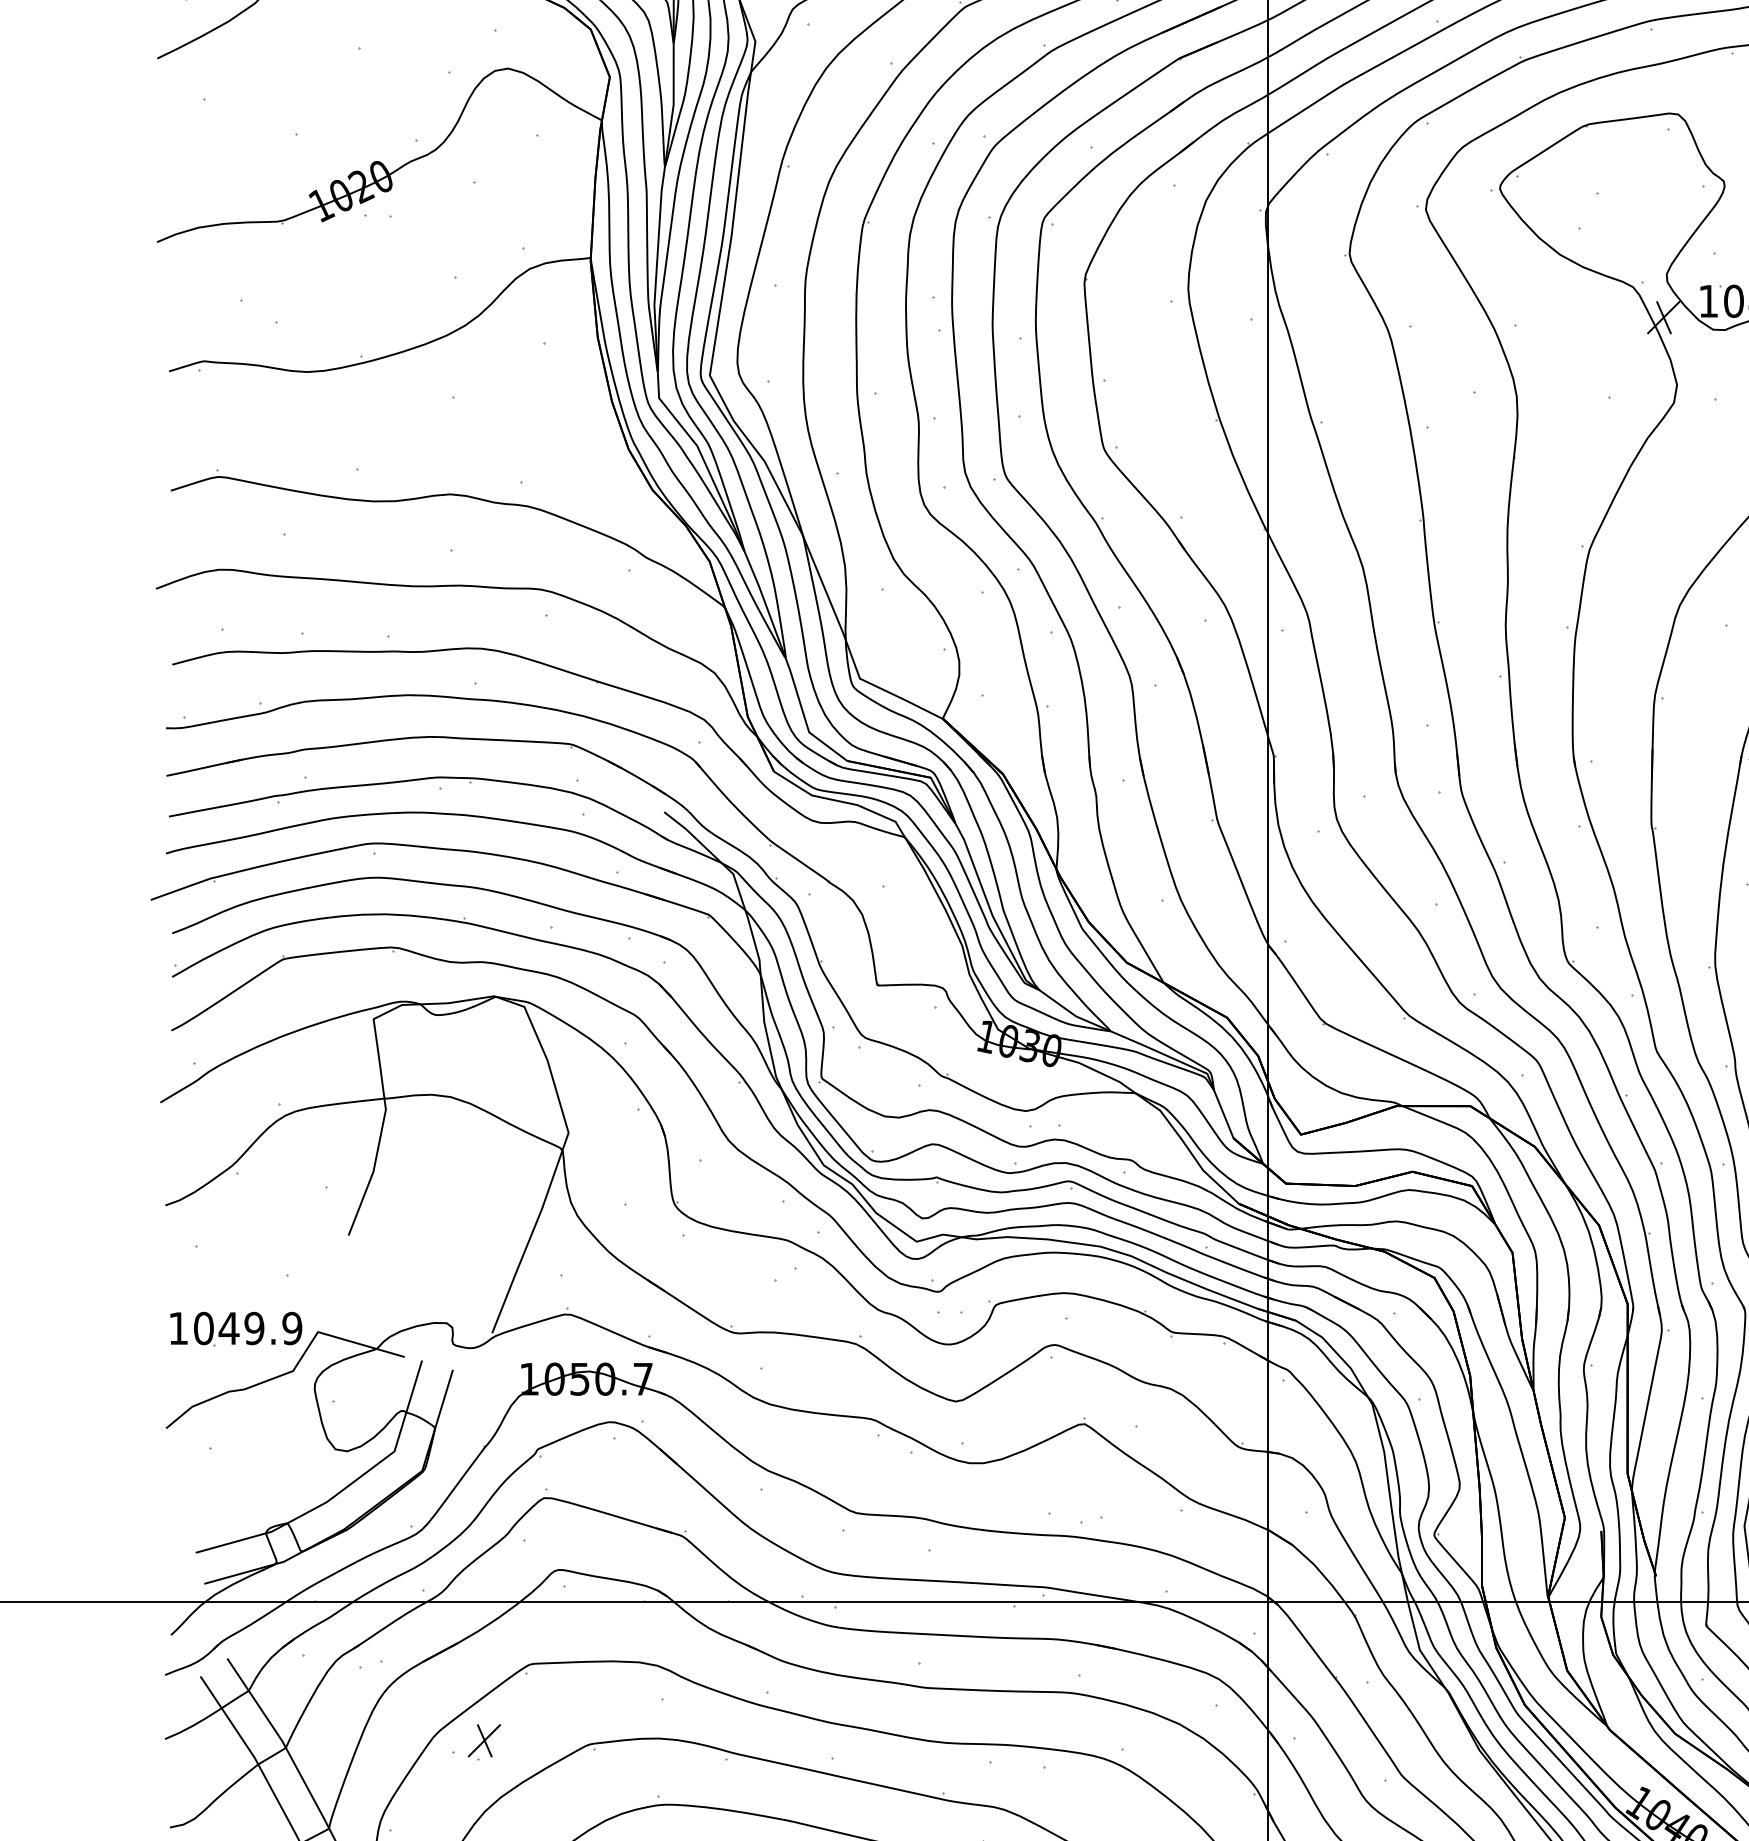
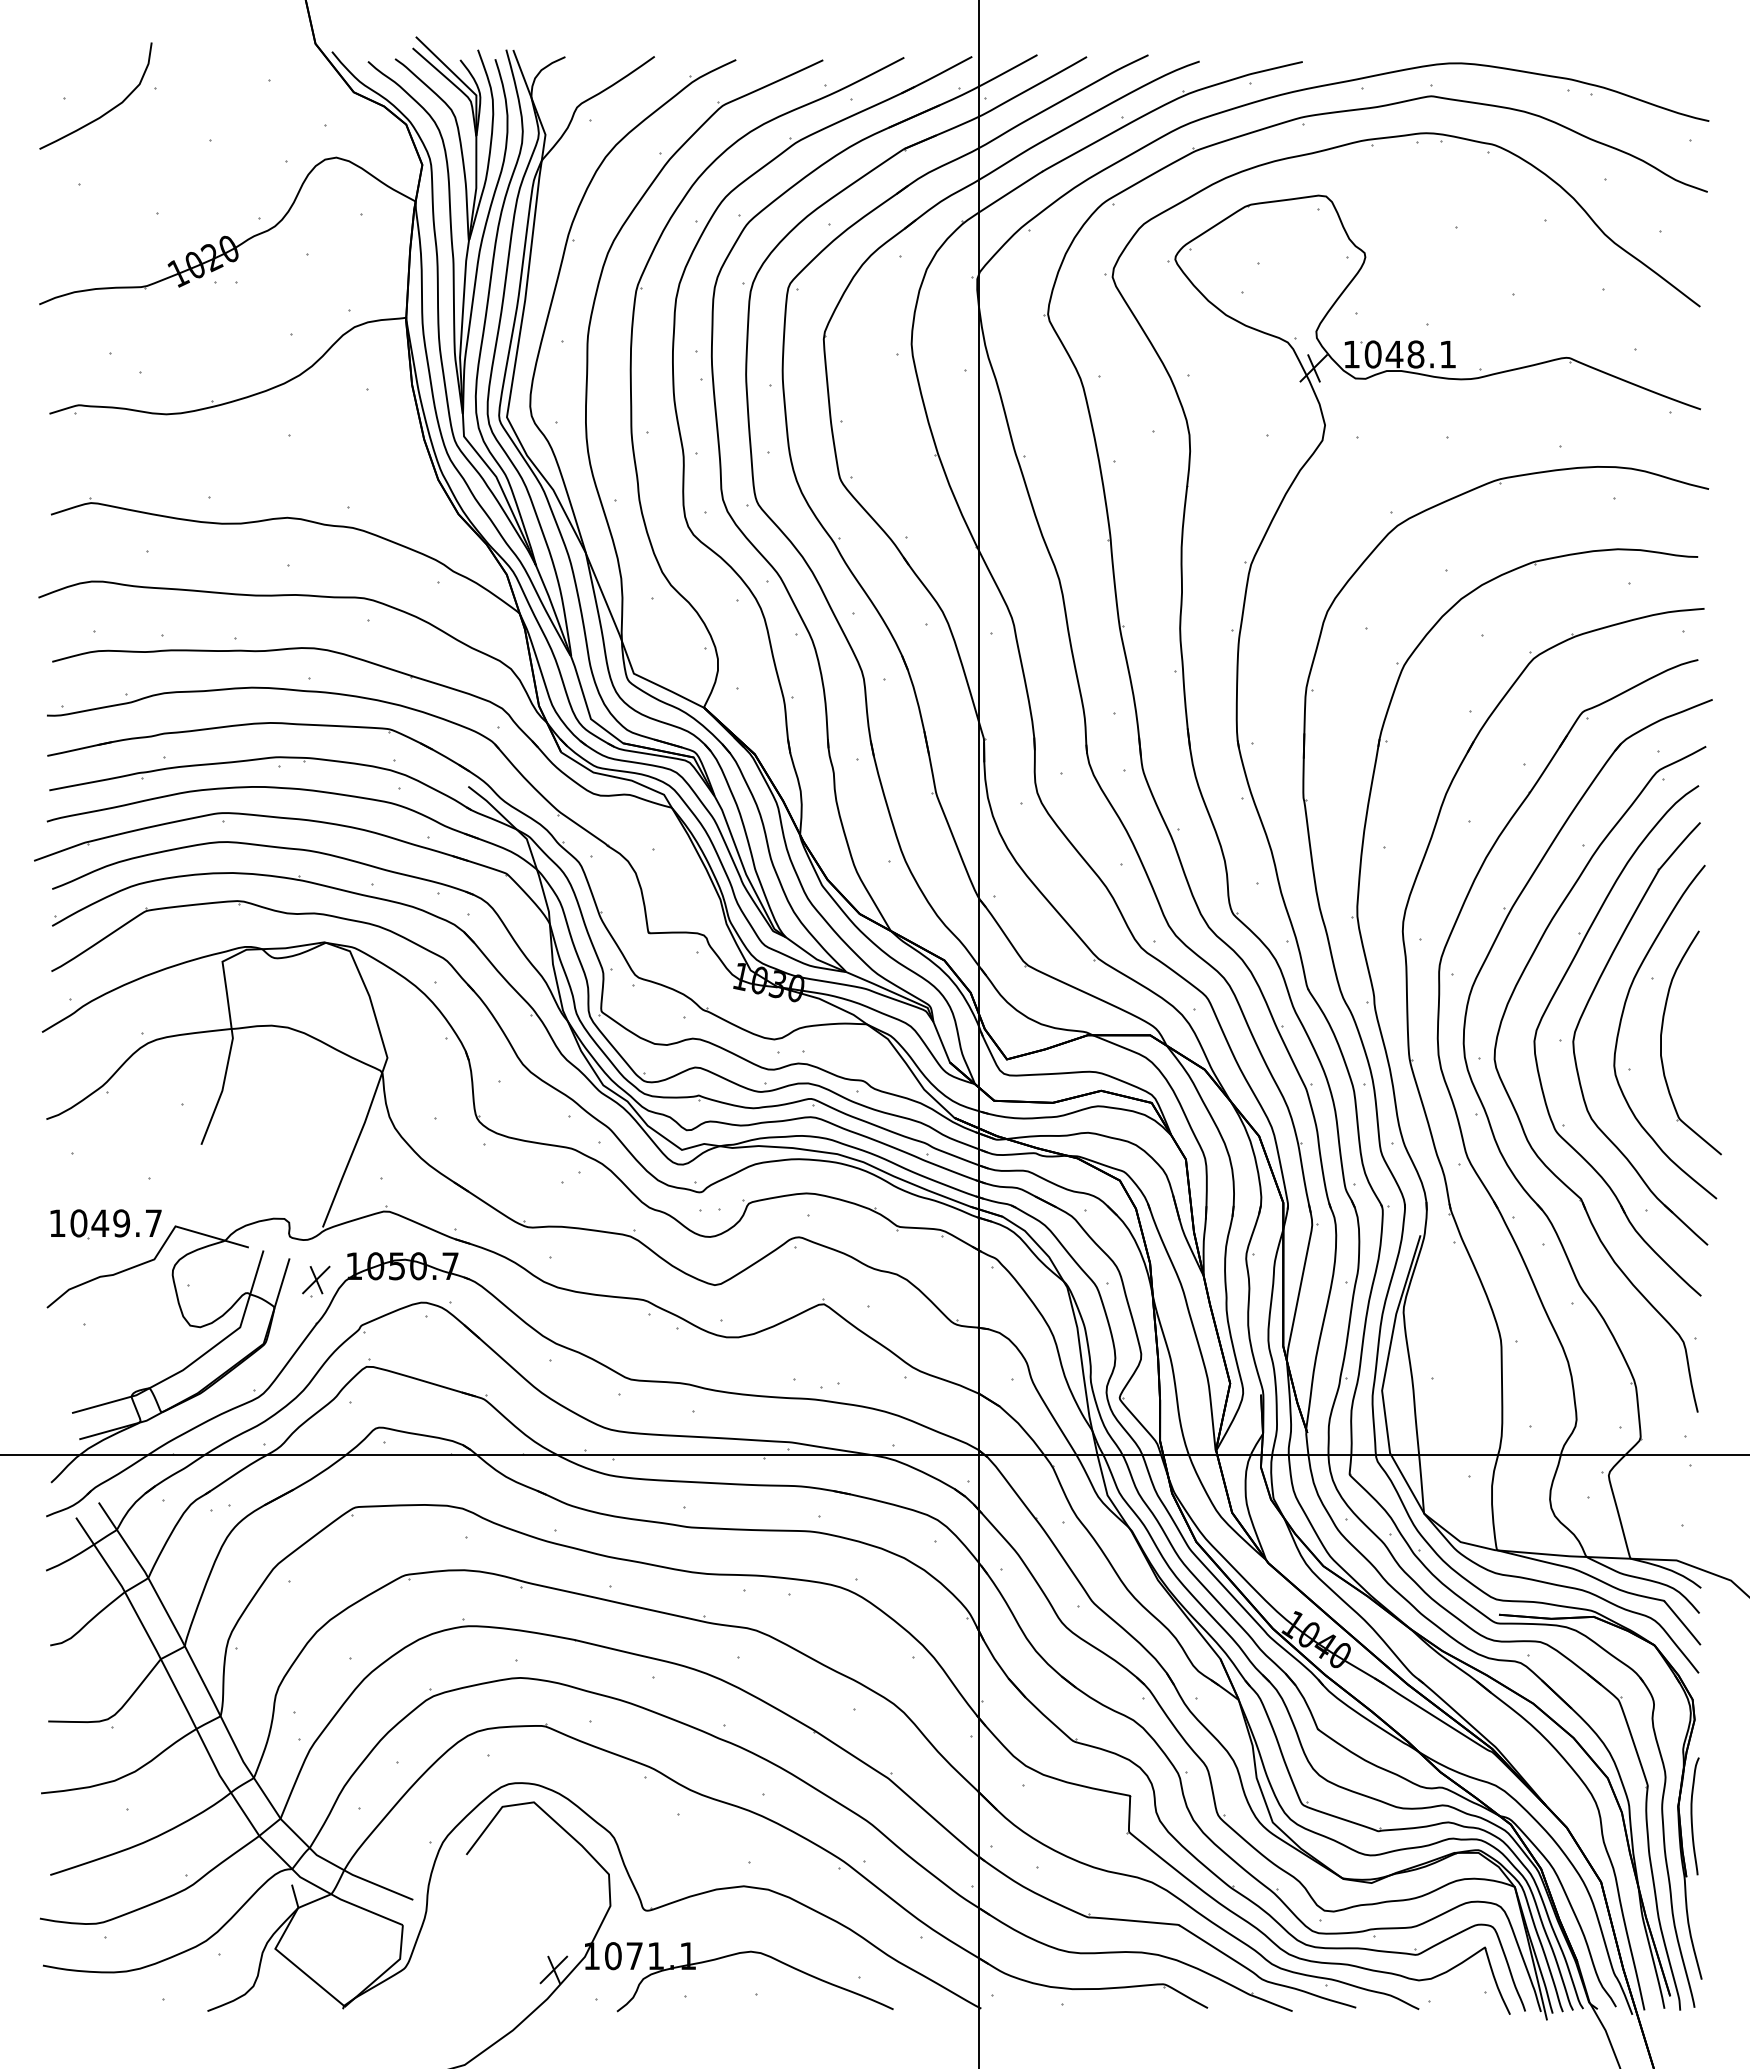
text: (292, 1328) -> (153, 1223), 1049.9 -> 1049.7
part: (484, 1742) -> (316, 1281), moved

